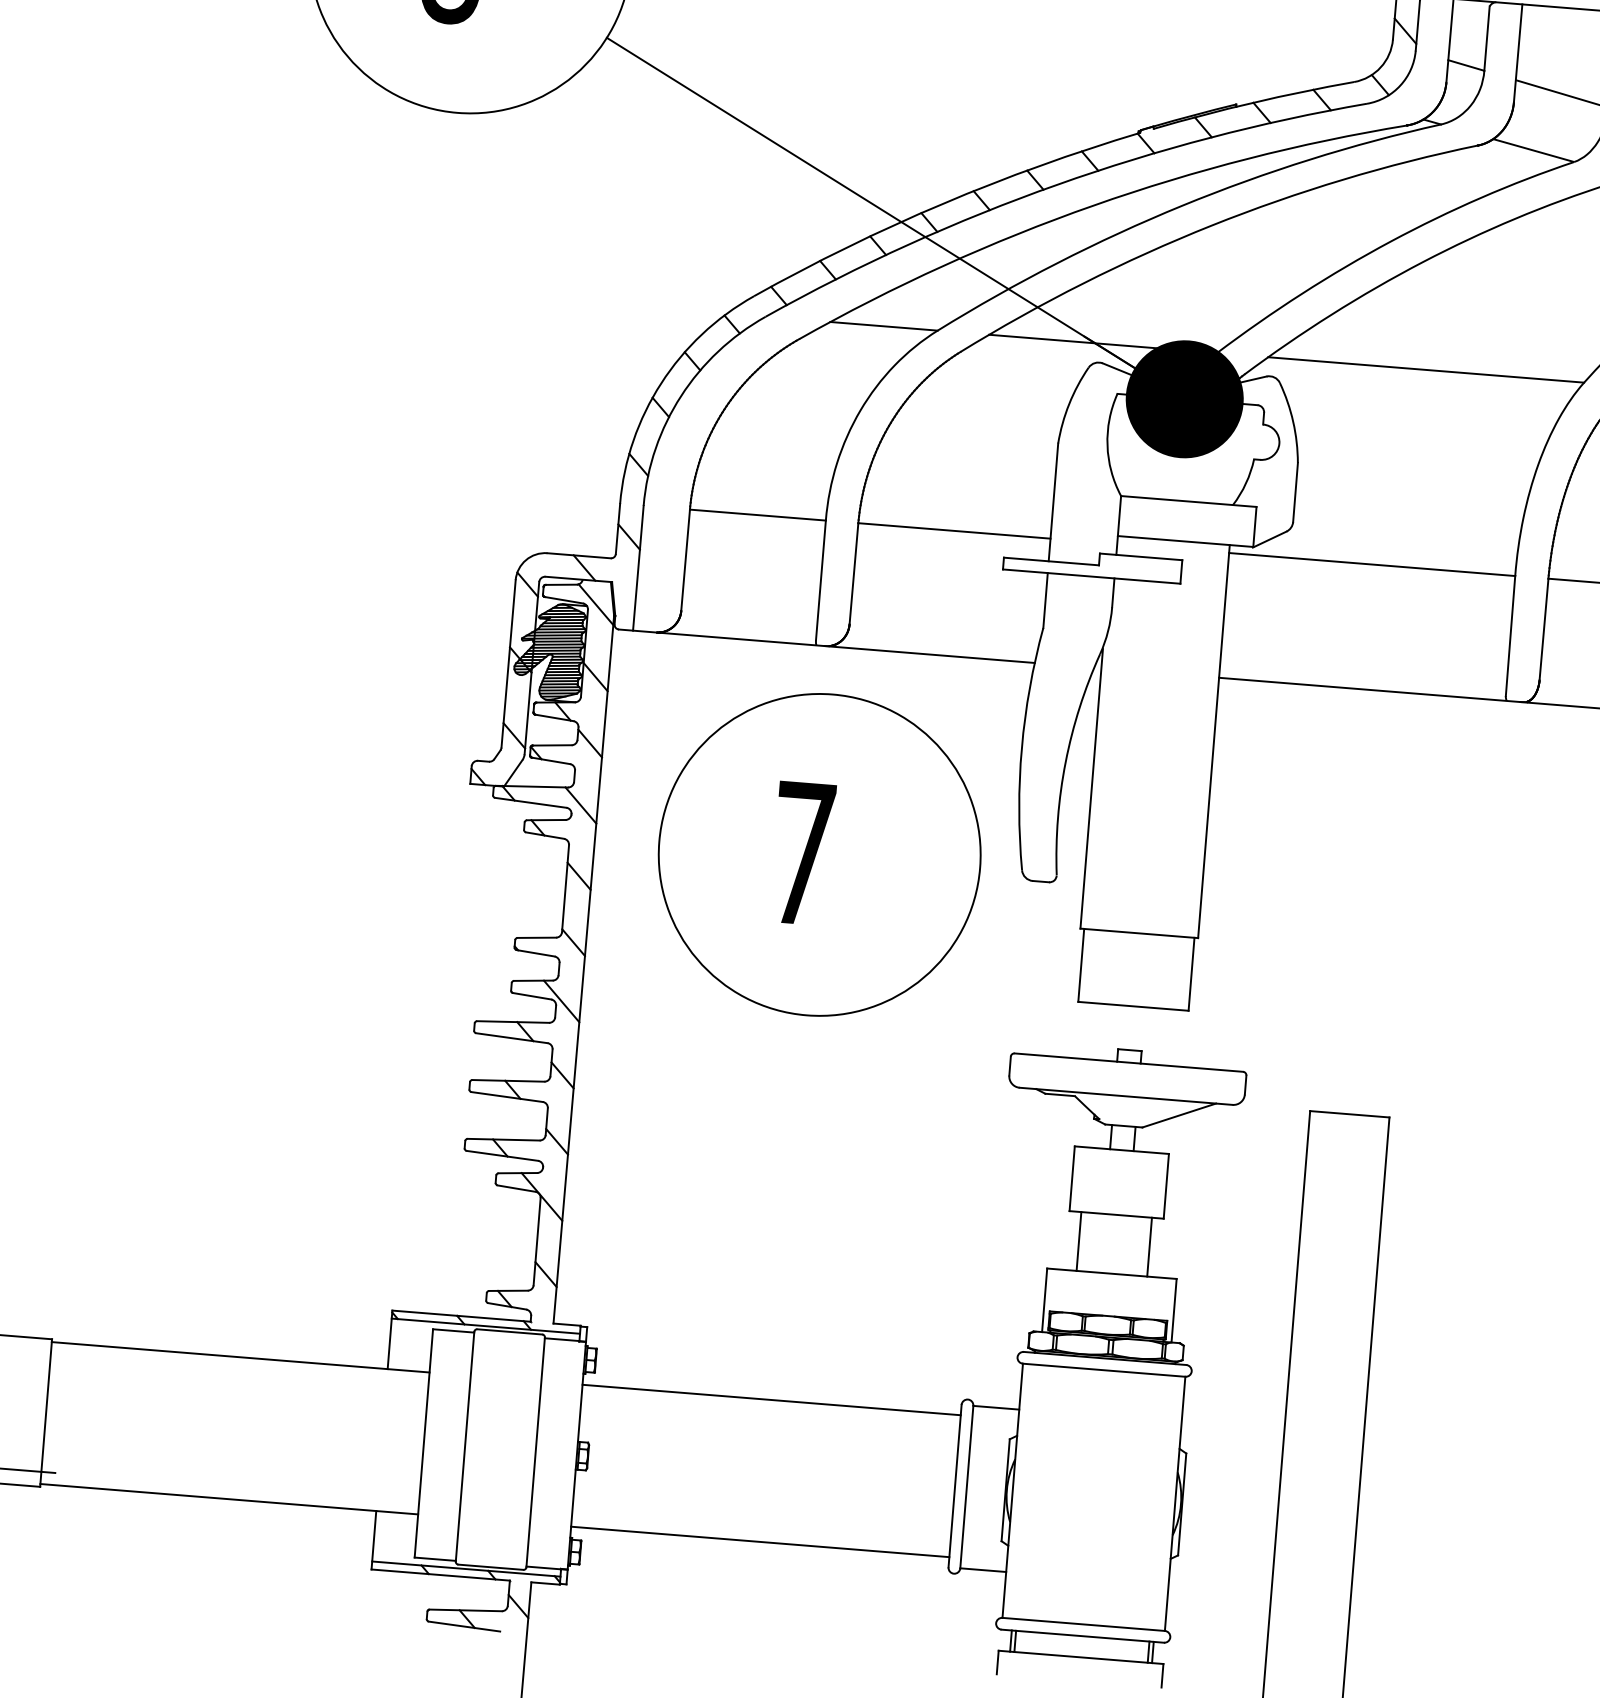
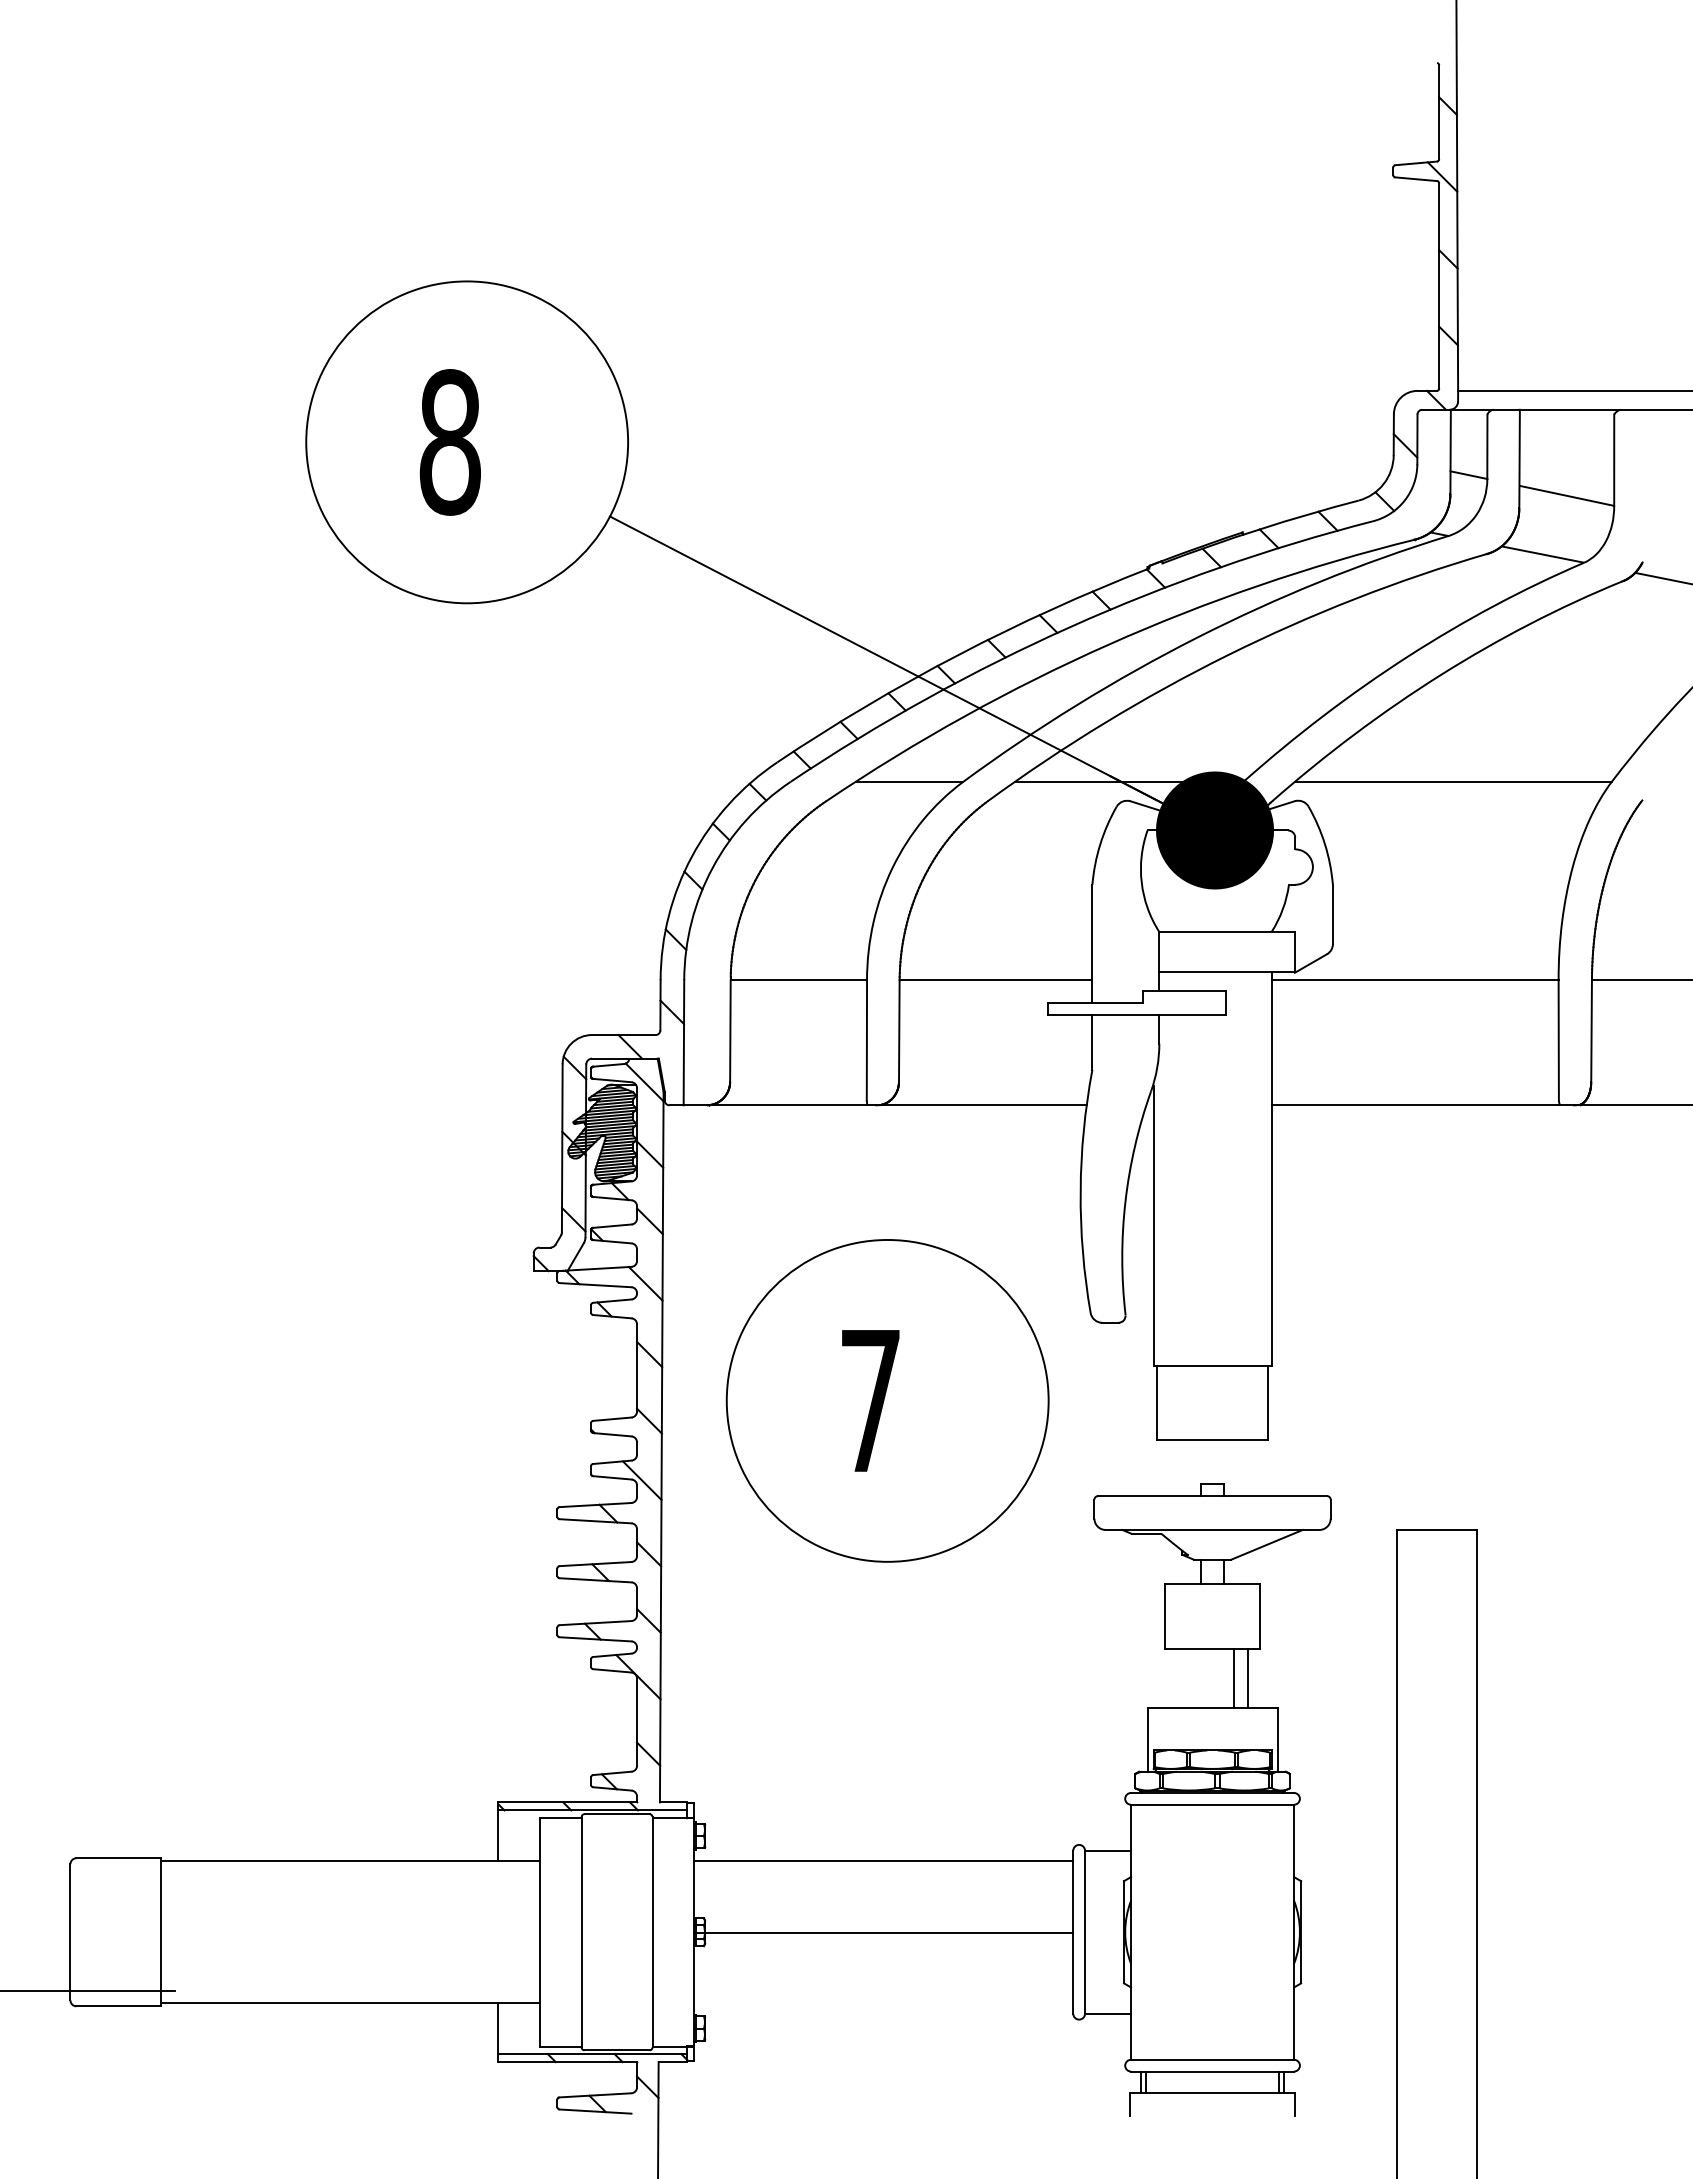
part: (819, 854) -> (887, 1400), moved
line: (1079, 1240) -> (1234, 1677), moved
line: (760, 1541) -> (883, 1933), moved

